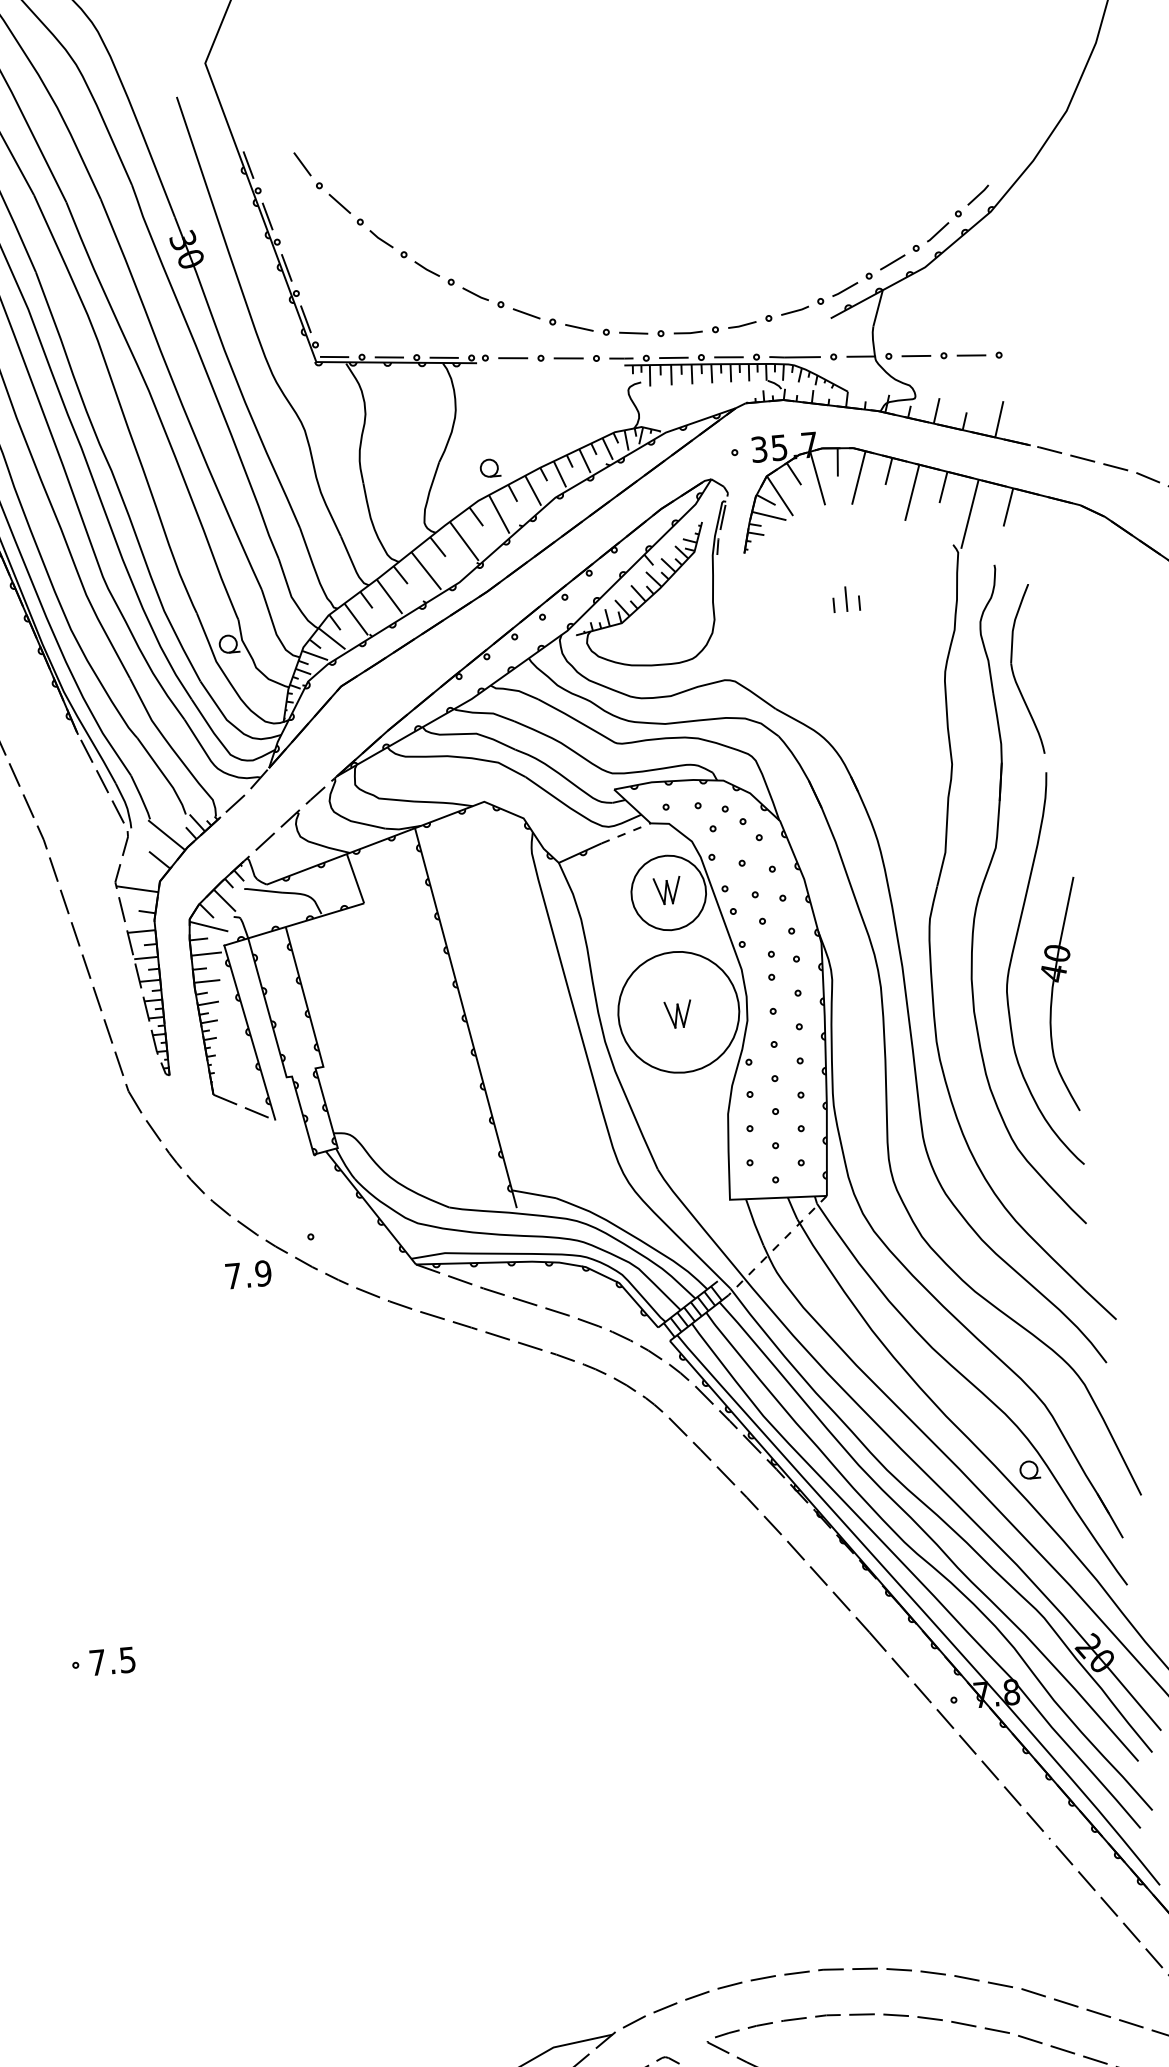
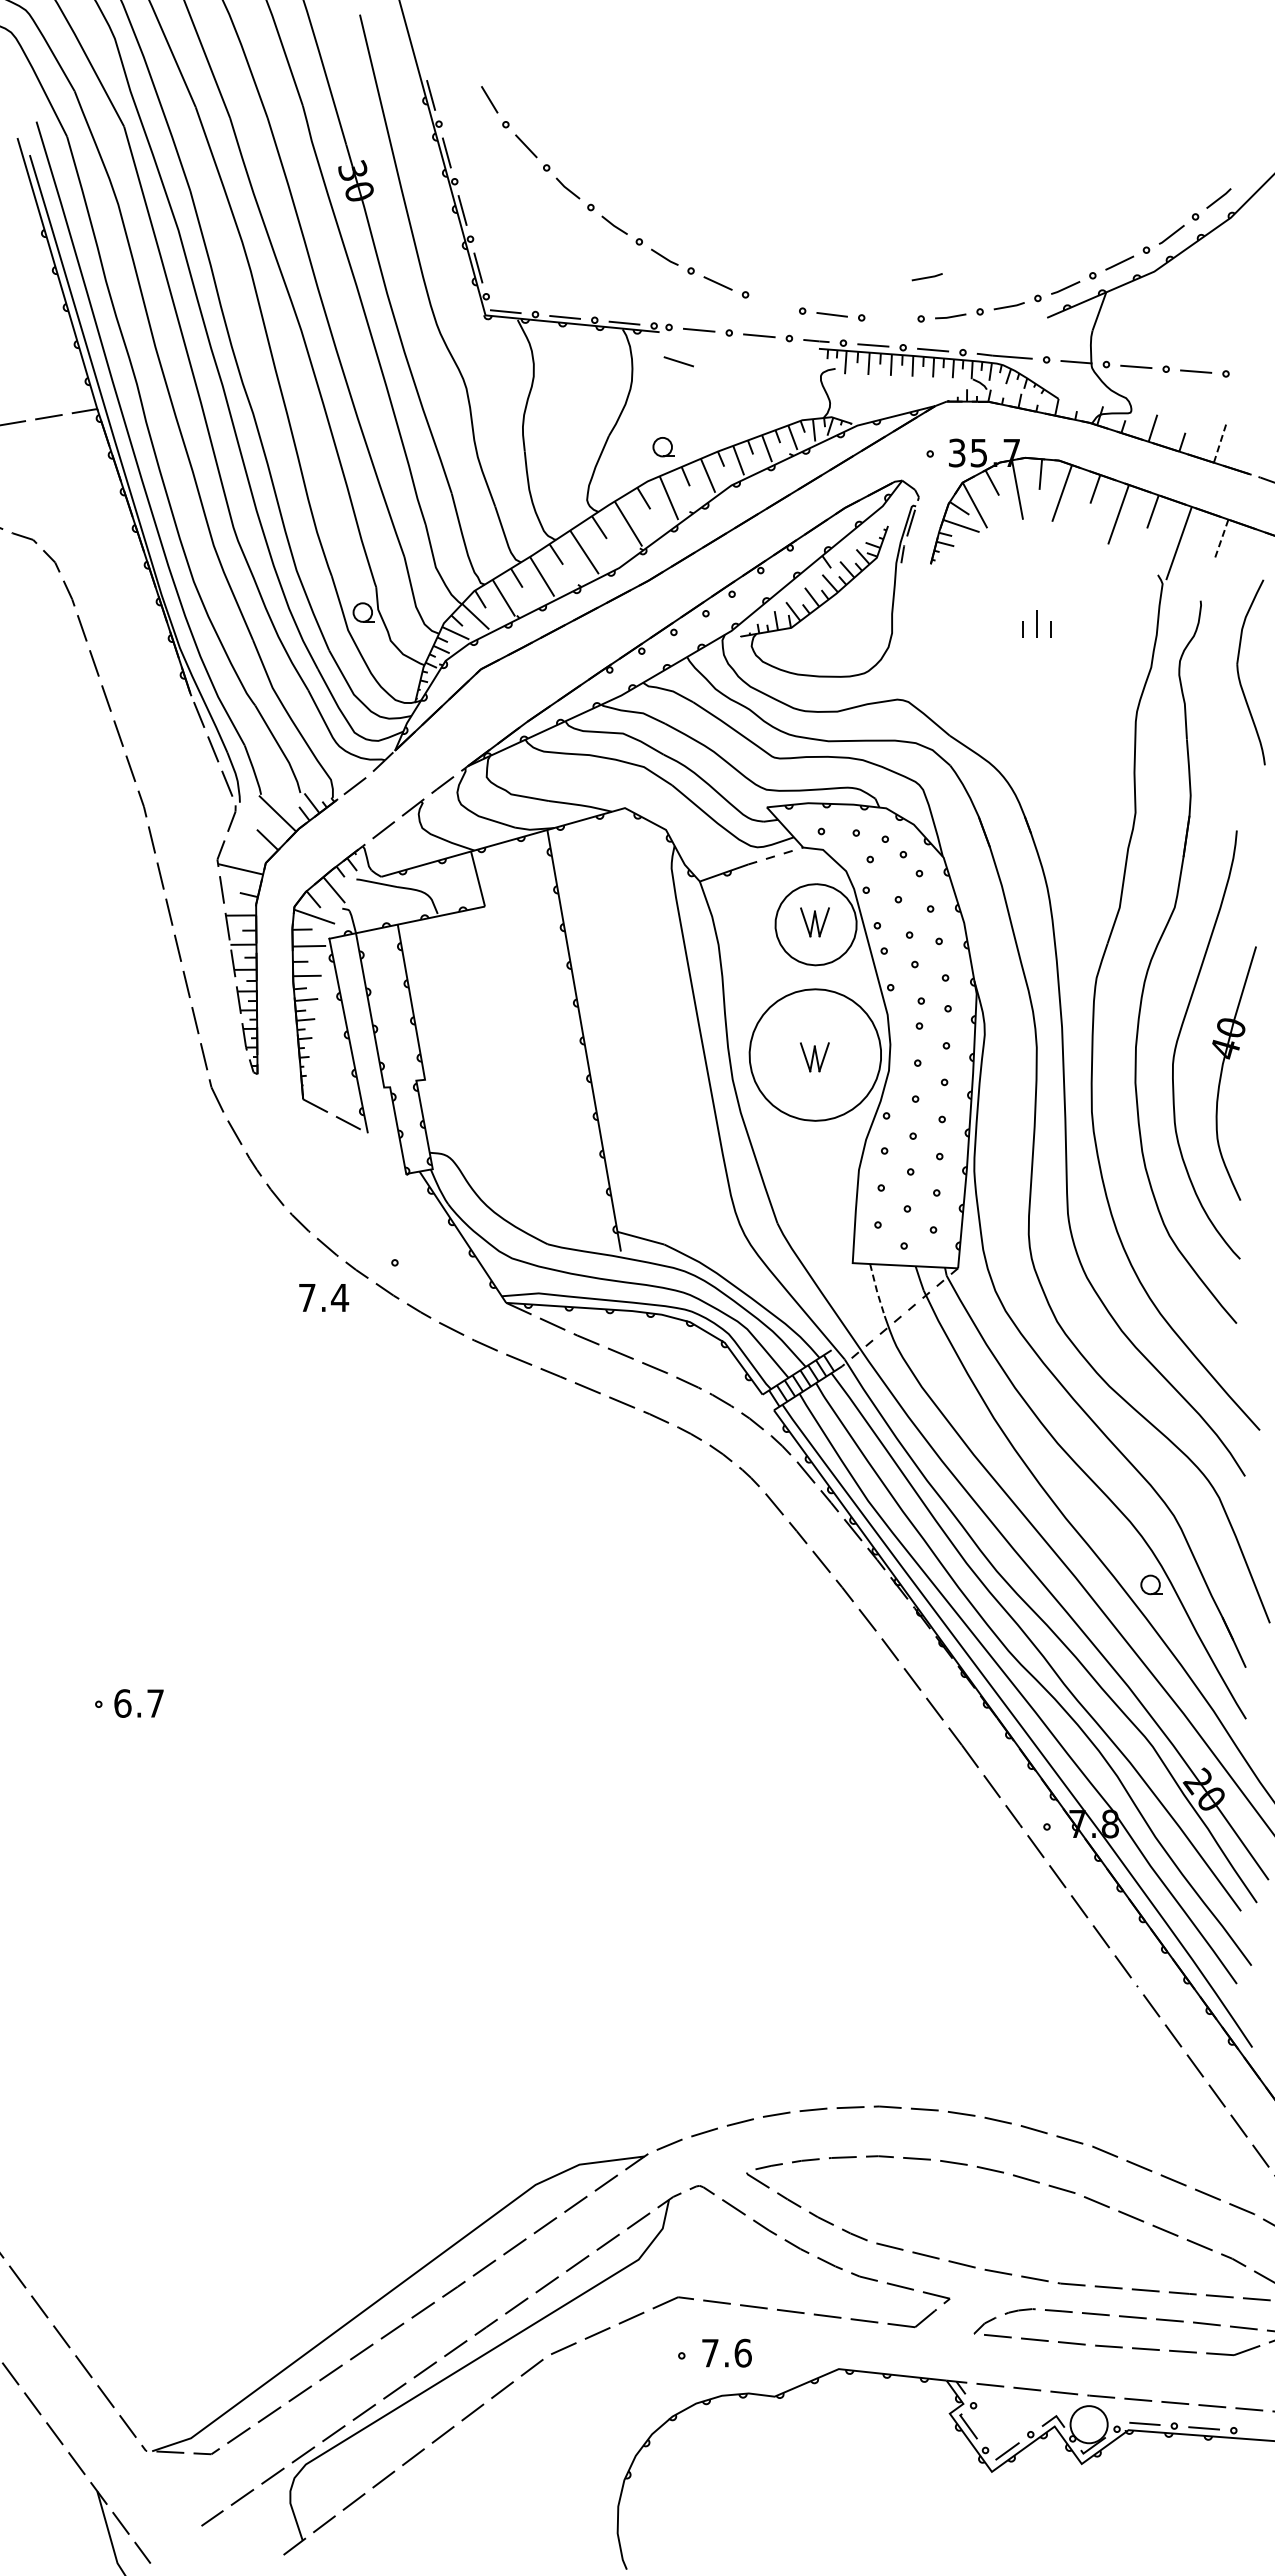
line: (716, 291) -> (926, 277), added
line: (579, 327) -> (678, 361), moved
line: (688, 332) -> (891, 319), removed
line: (999, 418) -> (1220, 442), solid -> dashed
line: (1008, 508) -> (1221, 540), solid -> dashed
part: (1013, 671) -> (1239, 673), moved
line: (753, 1222) -> (876, 1290), solid -> dashed
text: (262, 1273) -> (339, 1297), 7.9 -> 7.4
text: (112, 1661) -> (138, 1703), 7.5 -> 6.7

